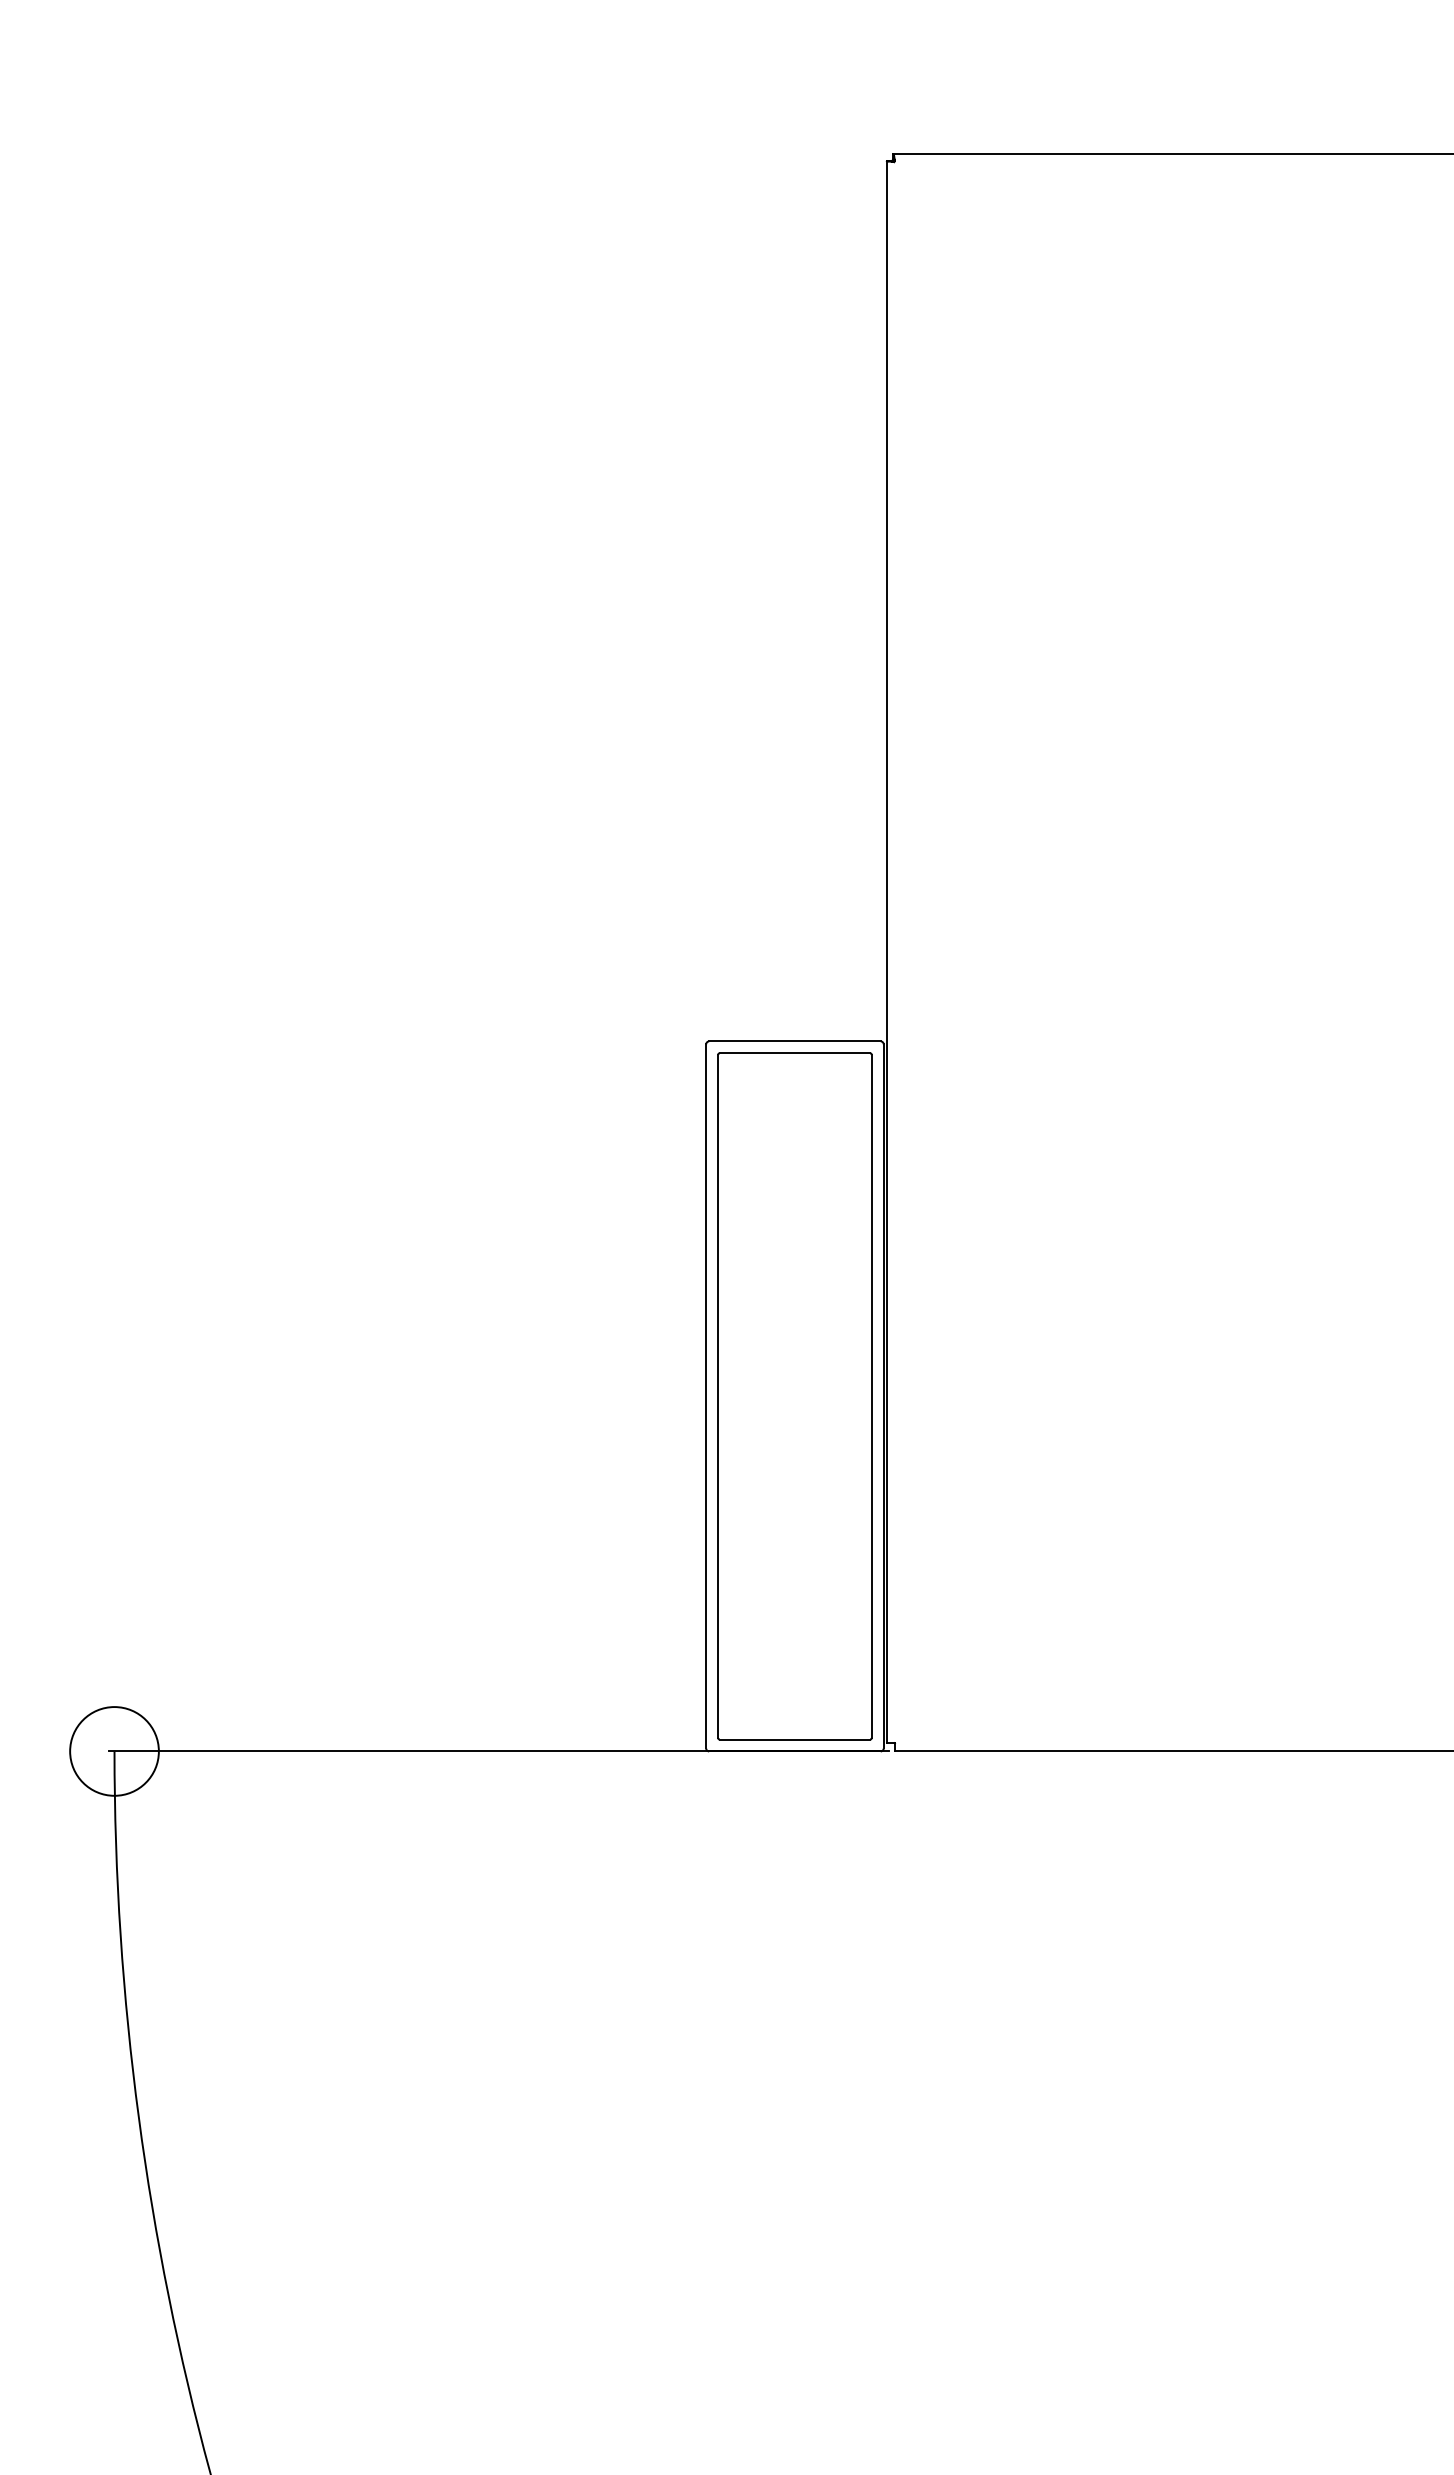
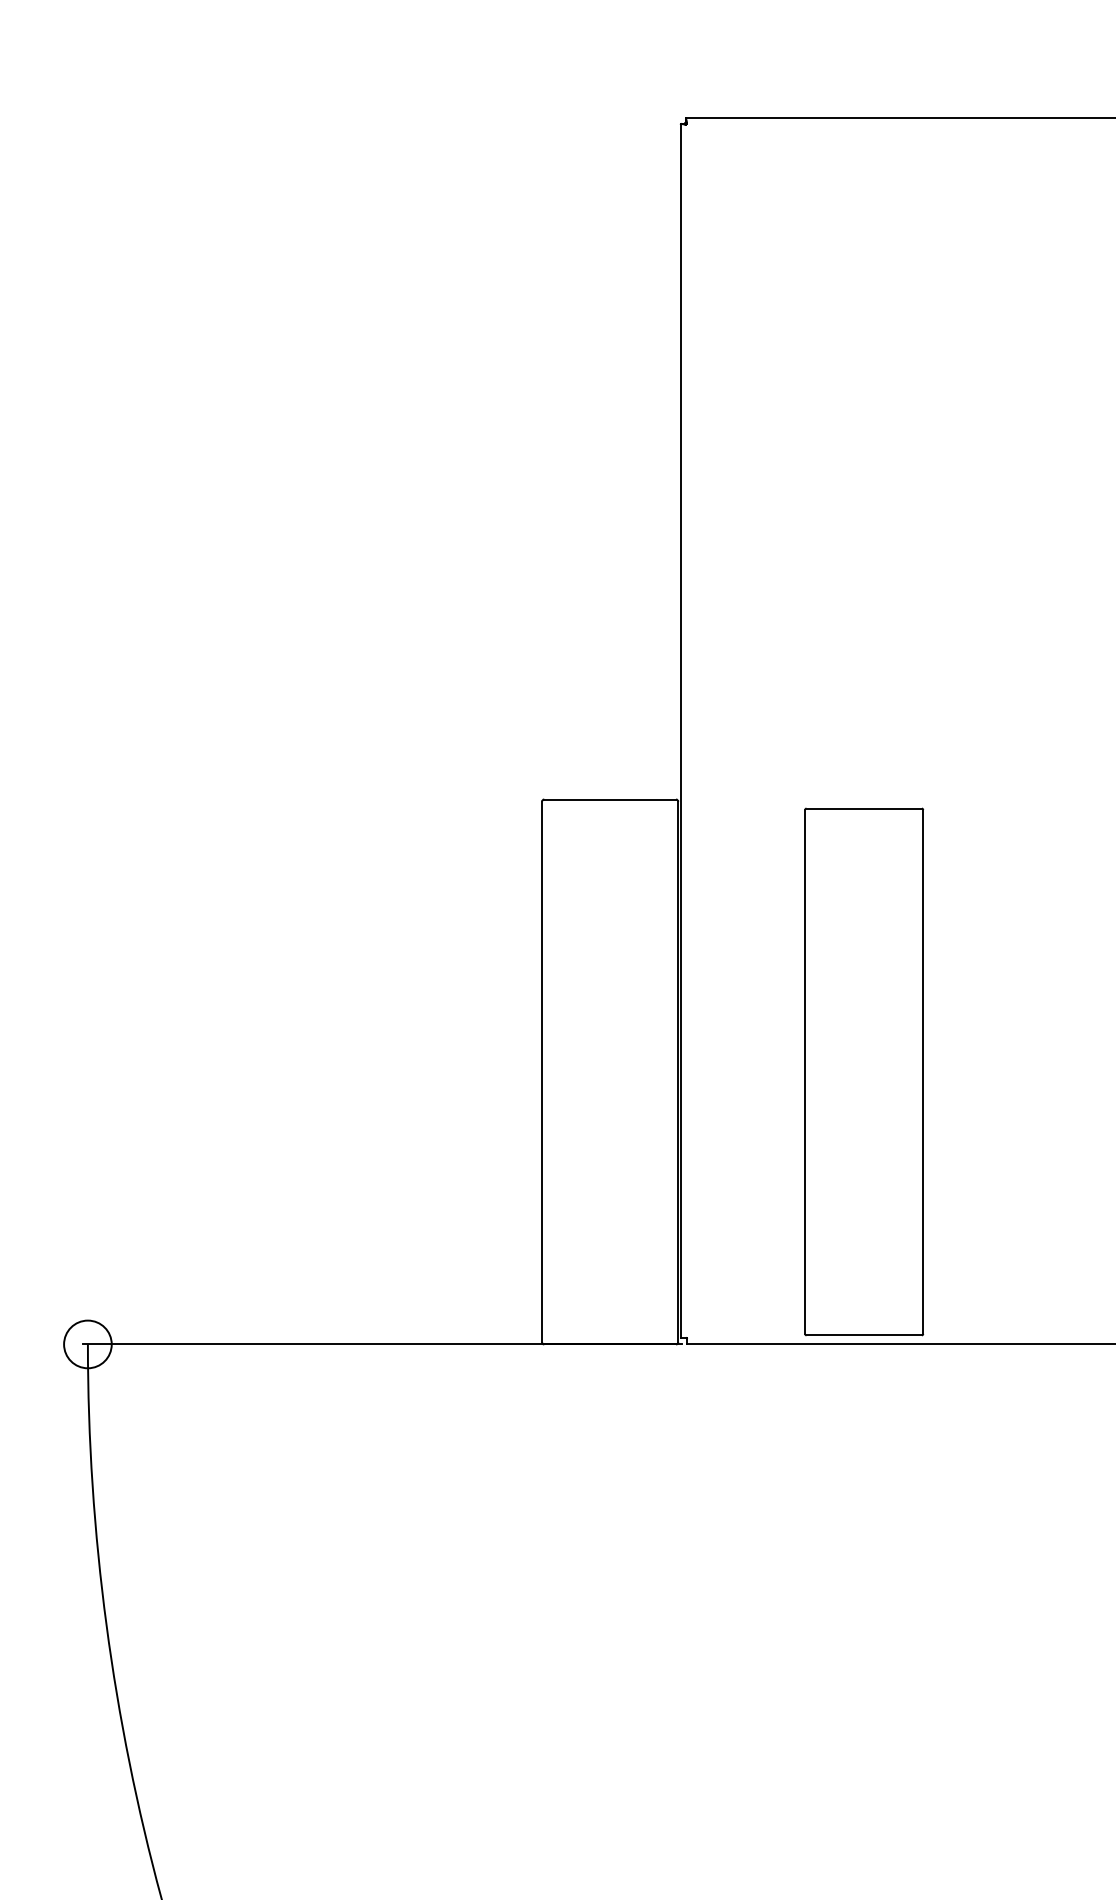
part: (794, 1396) -> (863, 1072), moved
circle: (114, 1751) -> (87, 1344), size x0.7

